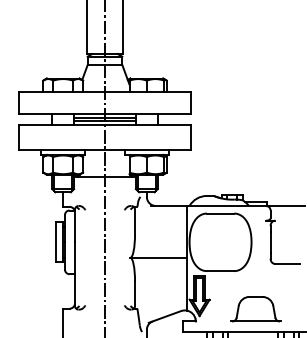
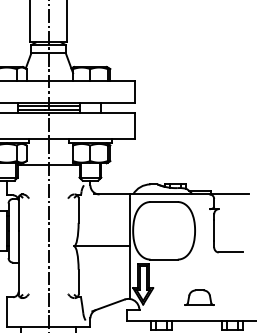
part: (255, 309) -> (199, 297), size x0.6

